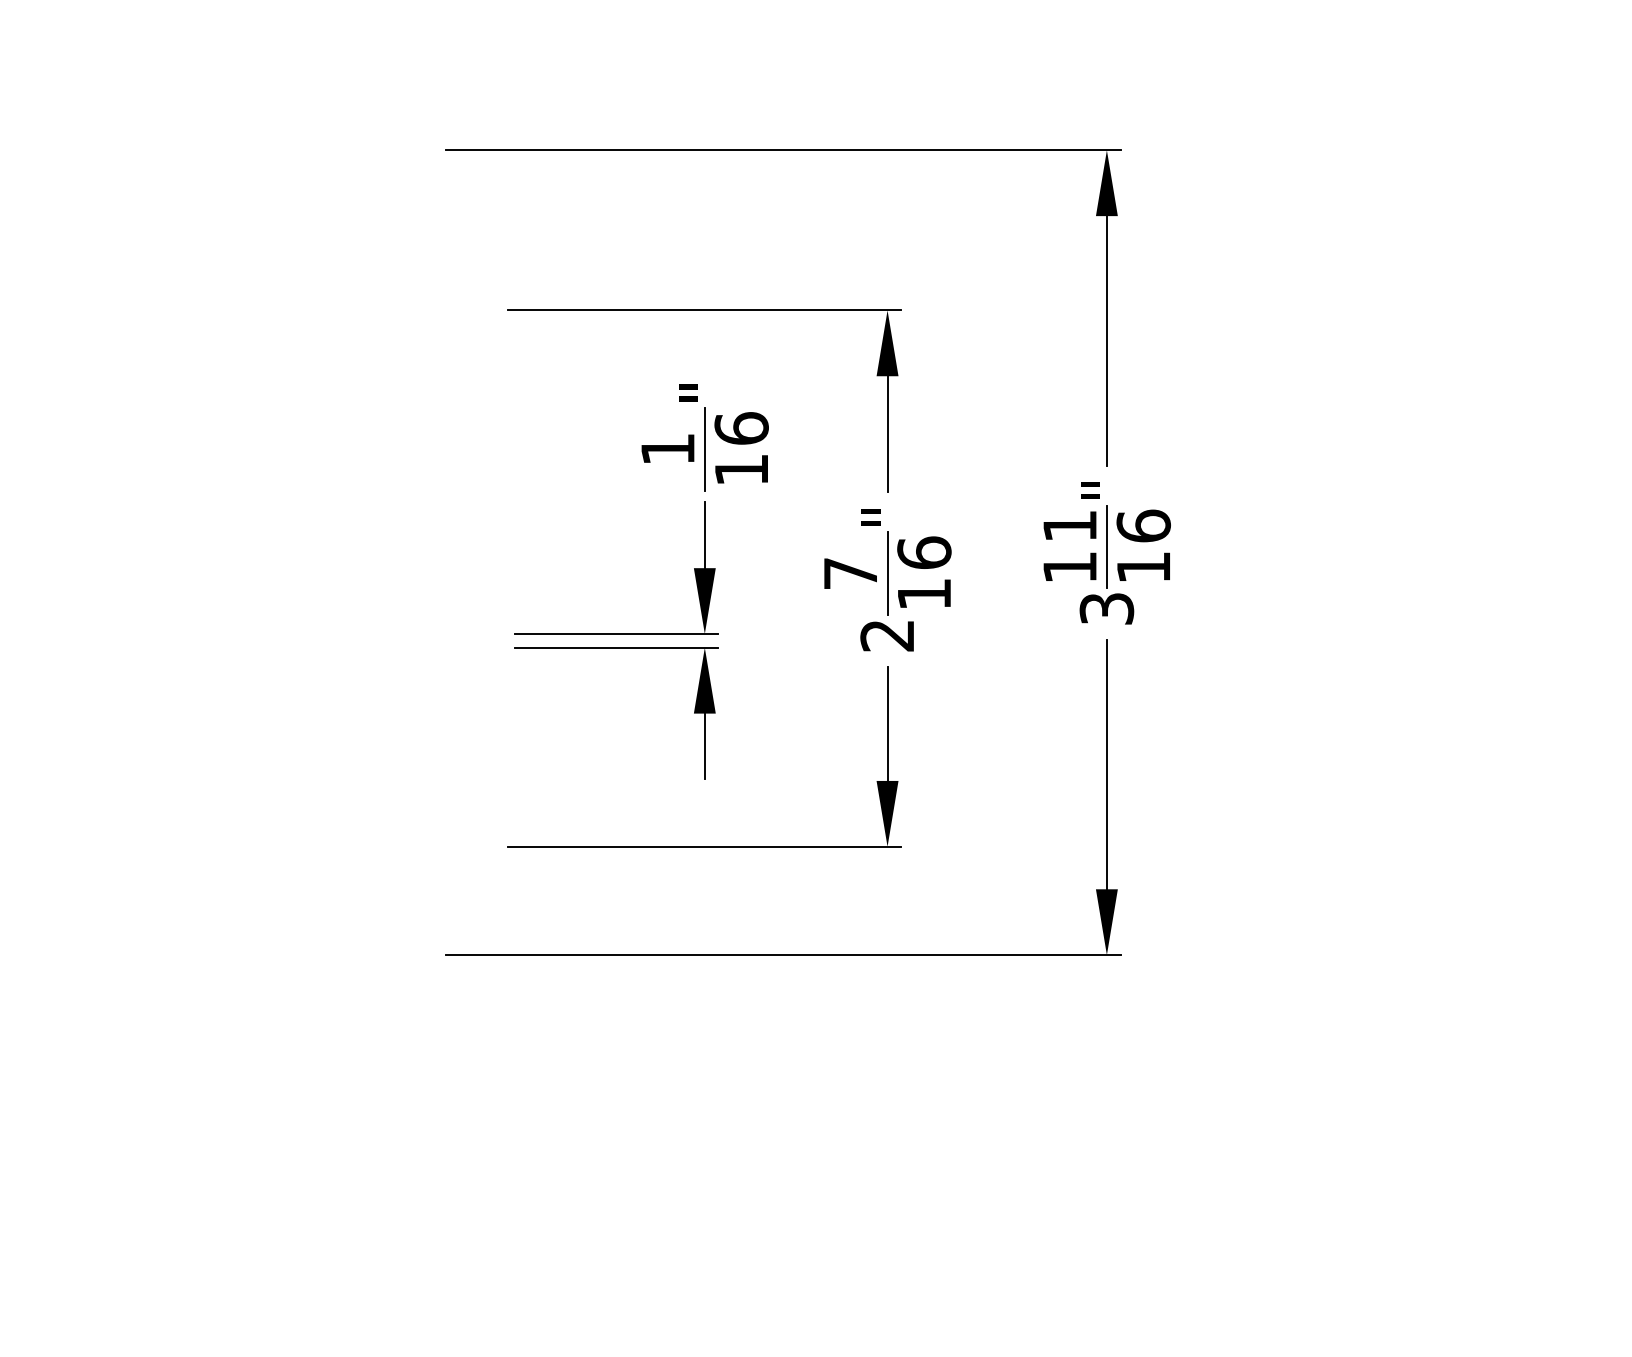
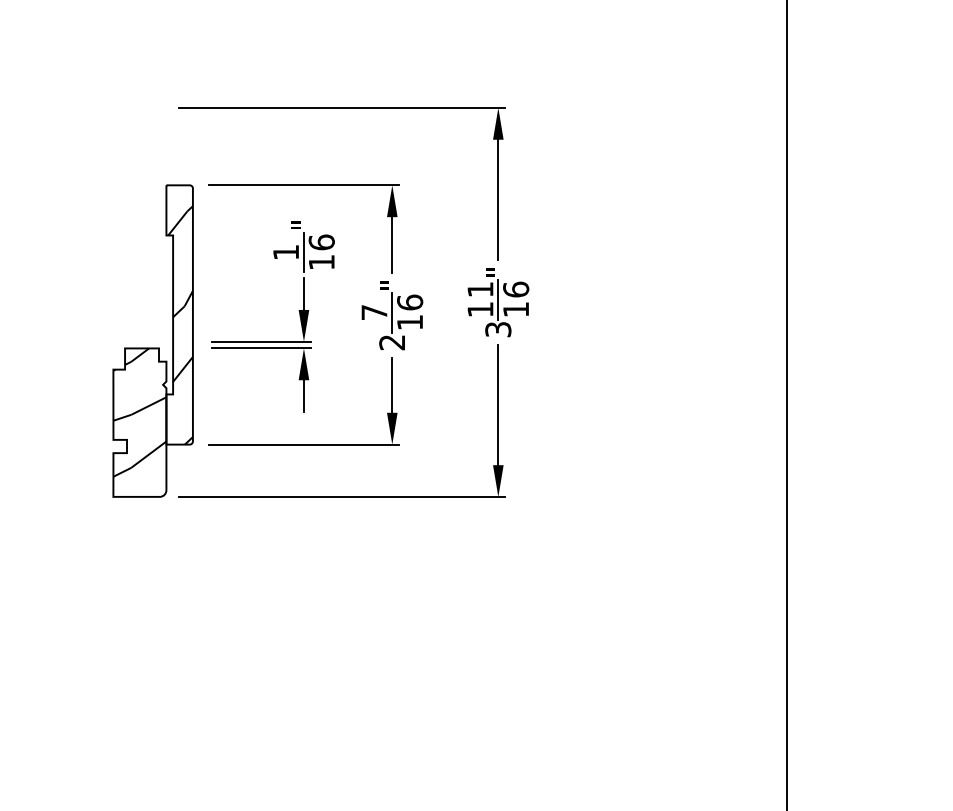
part: (391, 645) -> (152, 347), added

